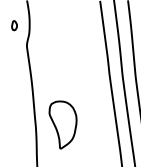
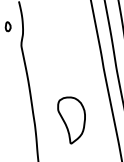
part: (62, 124) -> (71, 119), moved

